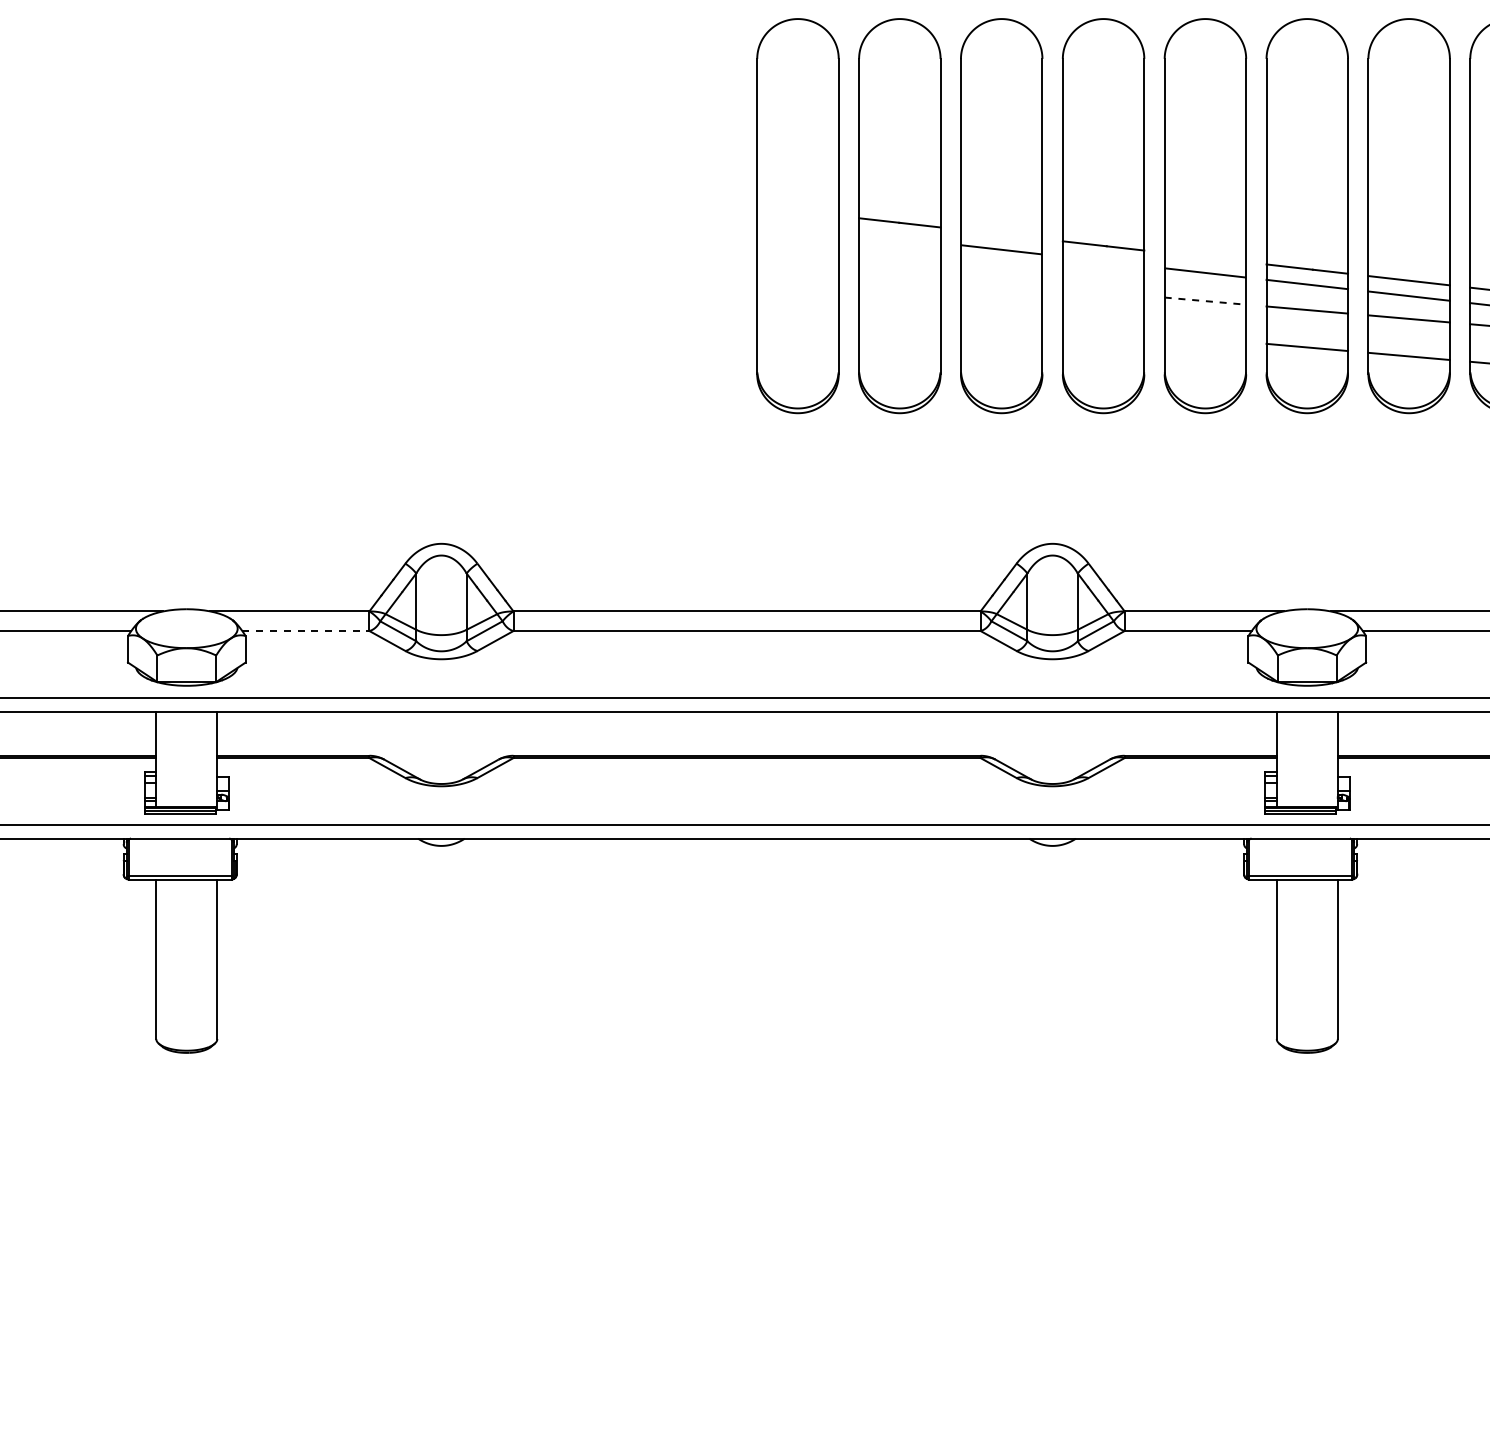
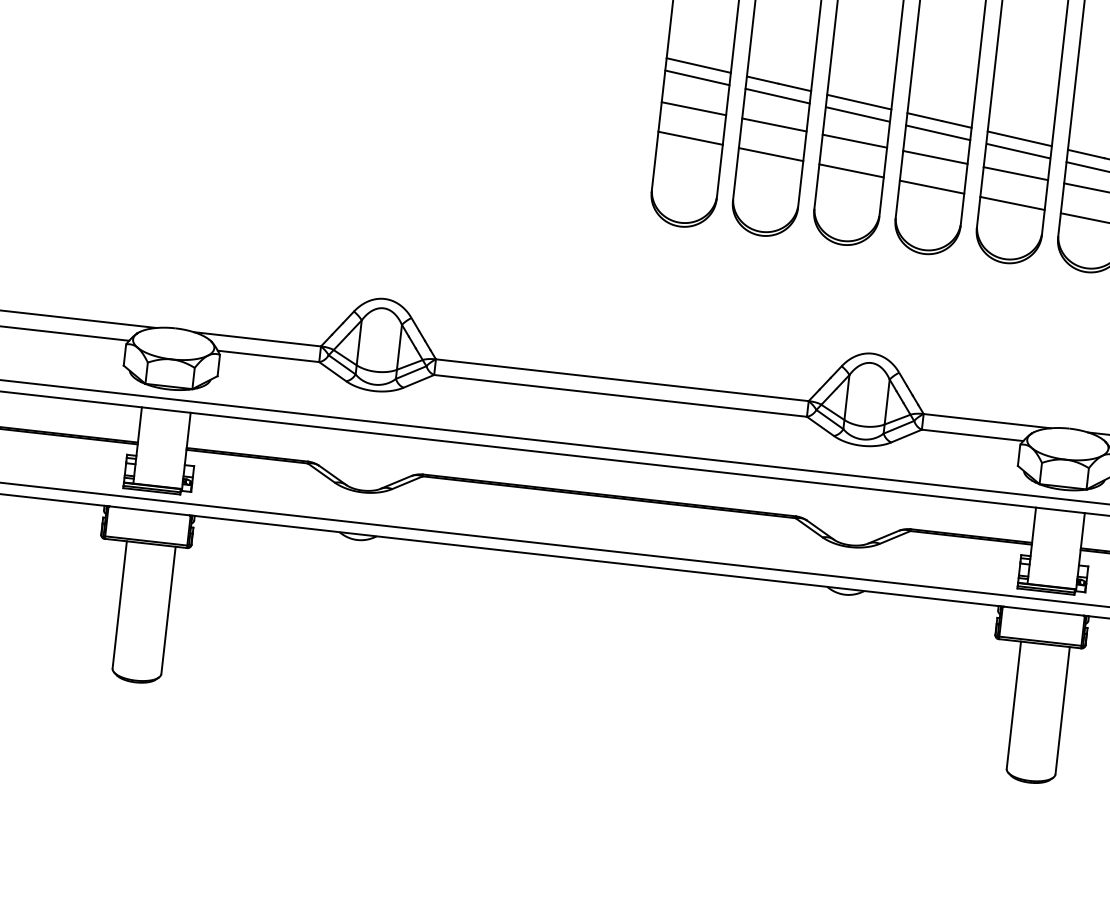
line: (797, 210) -> (698, 64), added
line: (797, 226) -> (697, 77), added
line: (1001, 234) -> (859, 102), added
line: (899, 237) -> (777, 95), added
line: (1205, 257) -> (1019, 138), added
line: (1103, 260) -> (938, 132), added
line: (797, 265) -> (693, 108), added
line: (899, 273) -> (774, 124), added
line: (1001, 282) -> (854, 140), added
line: (1103, 291) -> (935, 156), added
line: (1205, 301) -> (1015, 173), dashed -> solid
line: (797, 302) -> (690, 138), added
line: (899, 311) -> (770, 154), added
line: (1001, 320) -> (851, 170), added
line: (1103, 329) -> (932, 187), added
line: (1205, 338) -> (1012, 203), added
line: (305, 631) -> (268, 356), dashed -> solid

